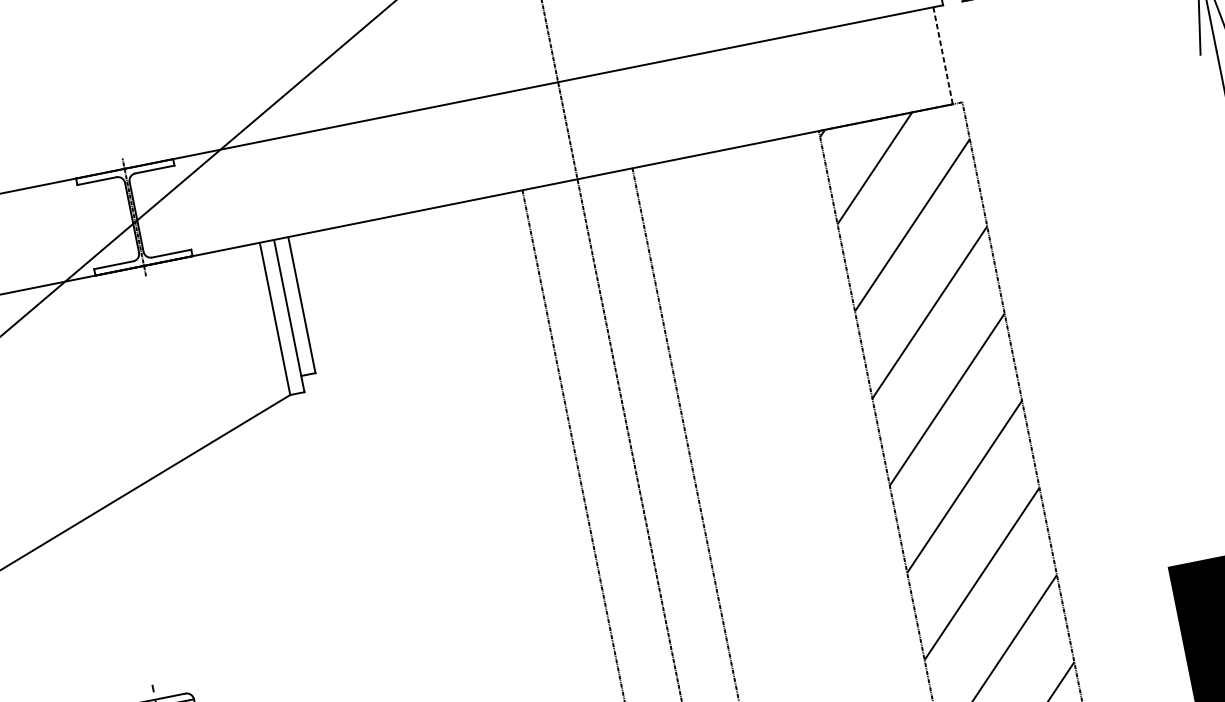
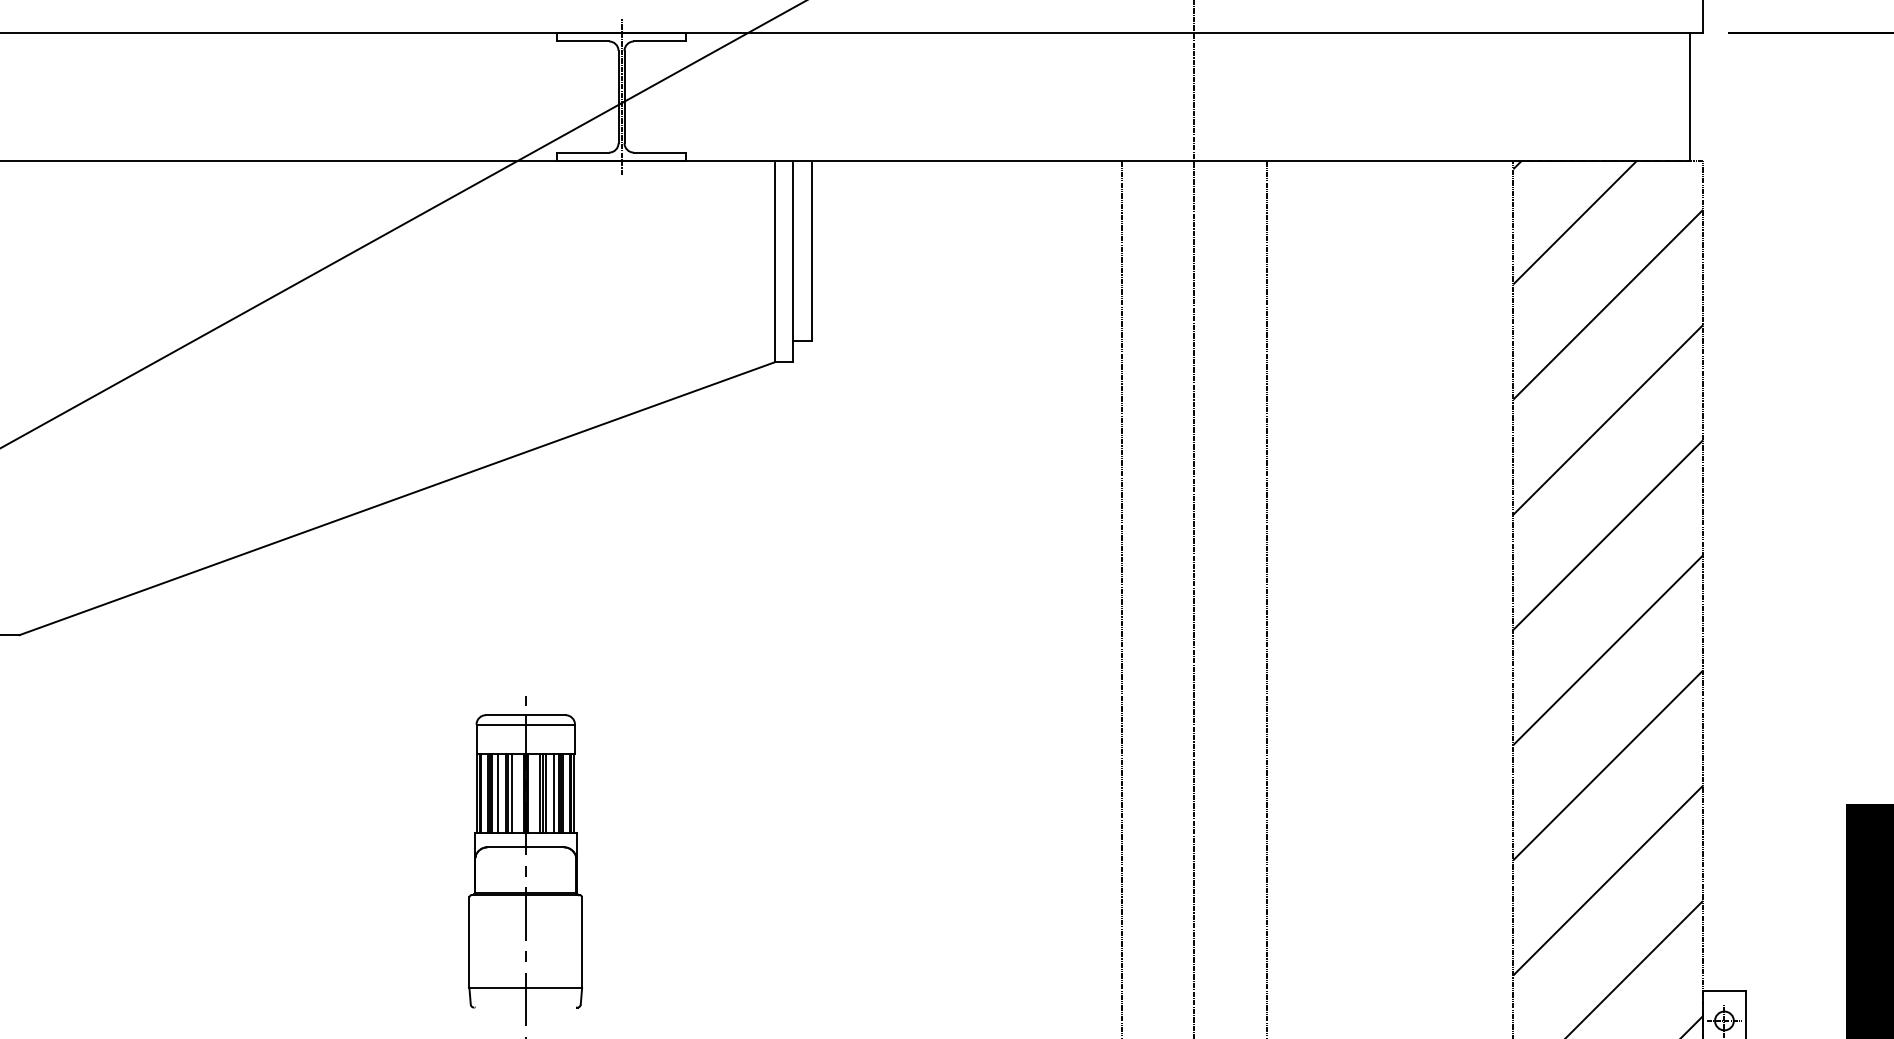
line: (943, 56) -> (1690, 97), dashed -> solid

